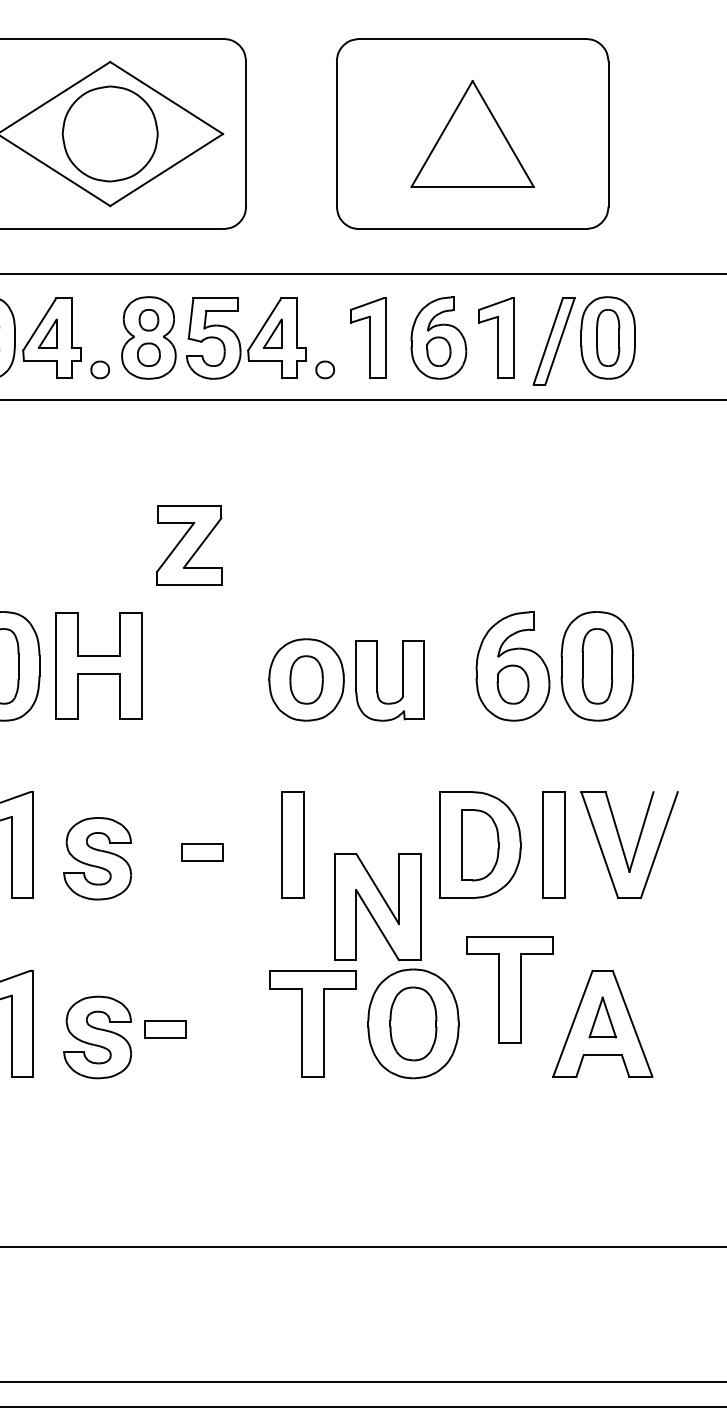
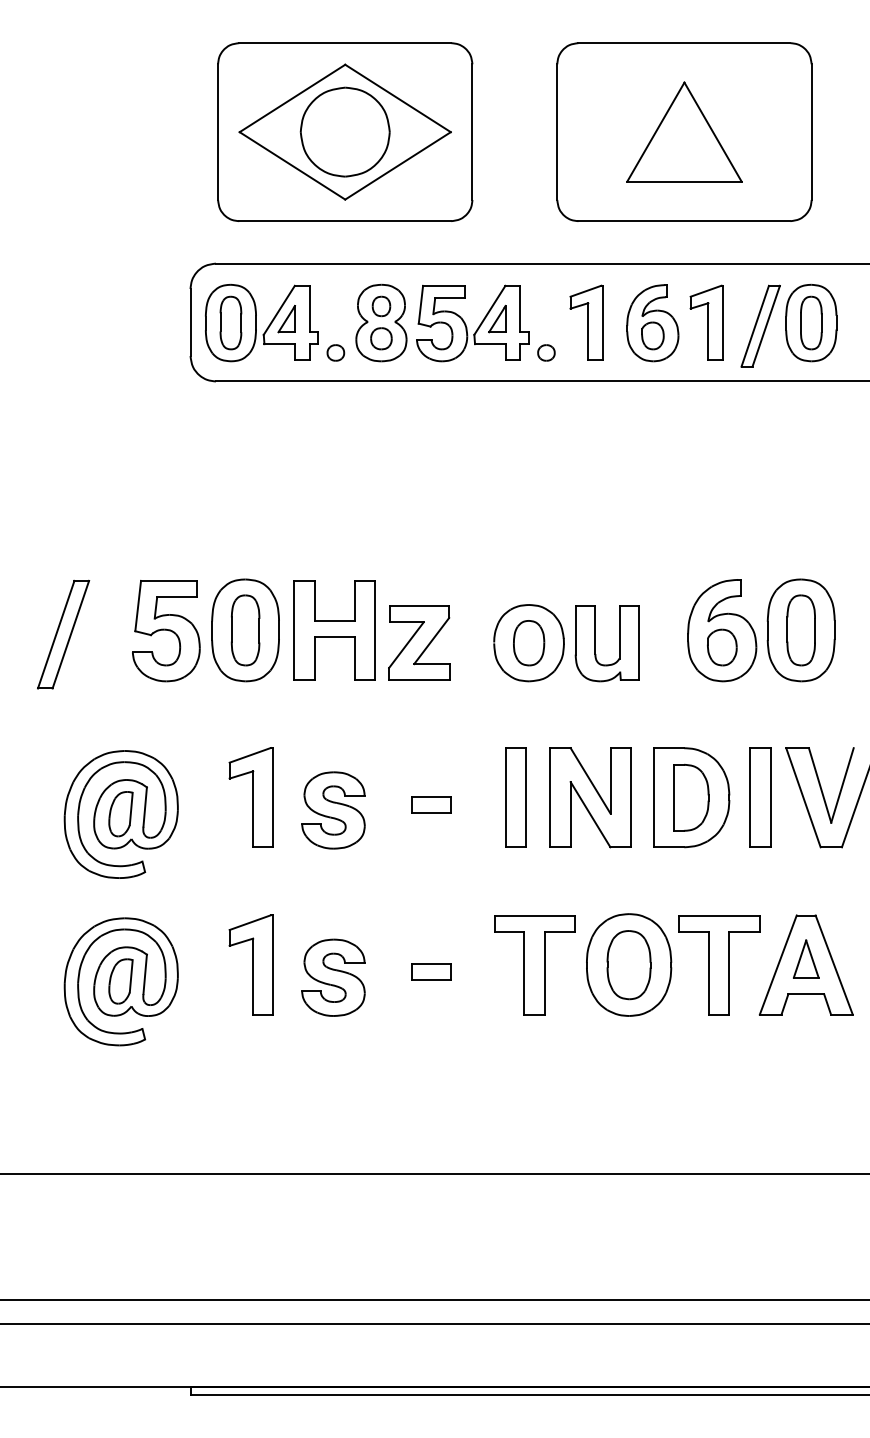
part: (189, 544) -> (419, 642), moved
part: (377, 906) -> (590, 797), moved
part: (510, 990) -> (719, 965), moved
part: (166, 1028) -> (431, 971), moved

